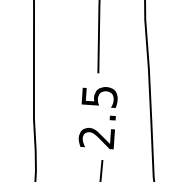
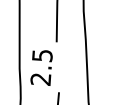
text: (98, 117) -> (41, 67), moved

